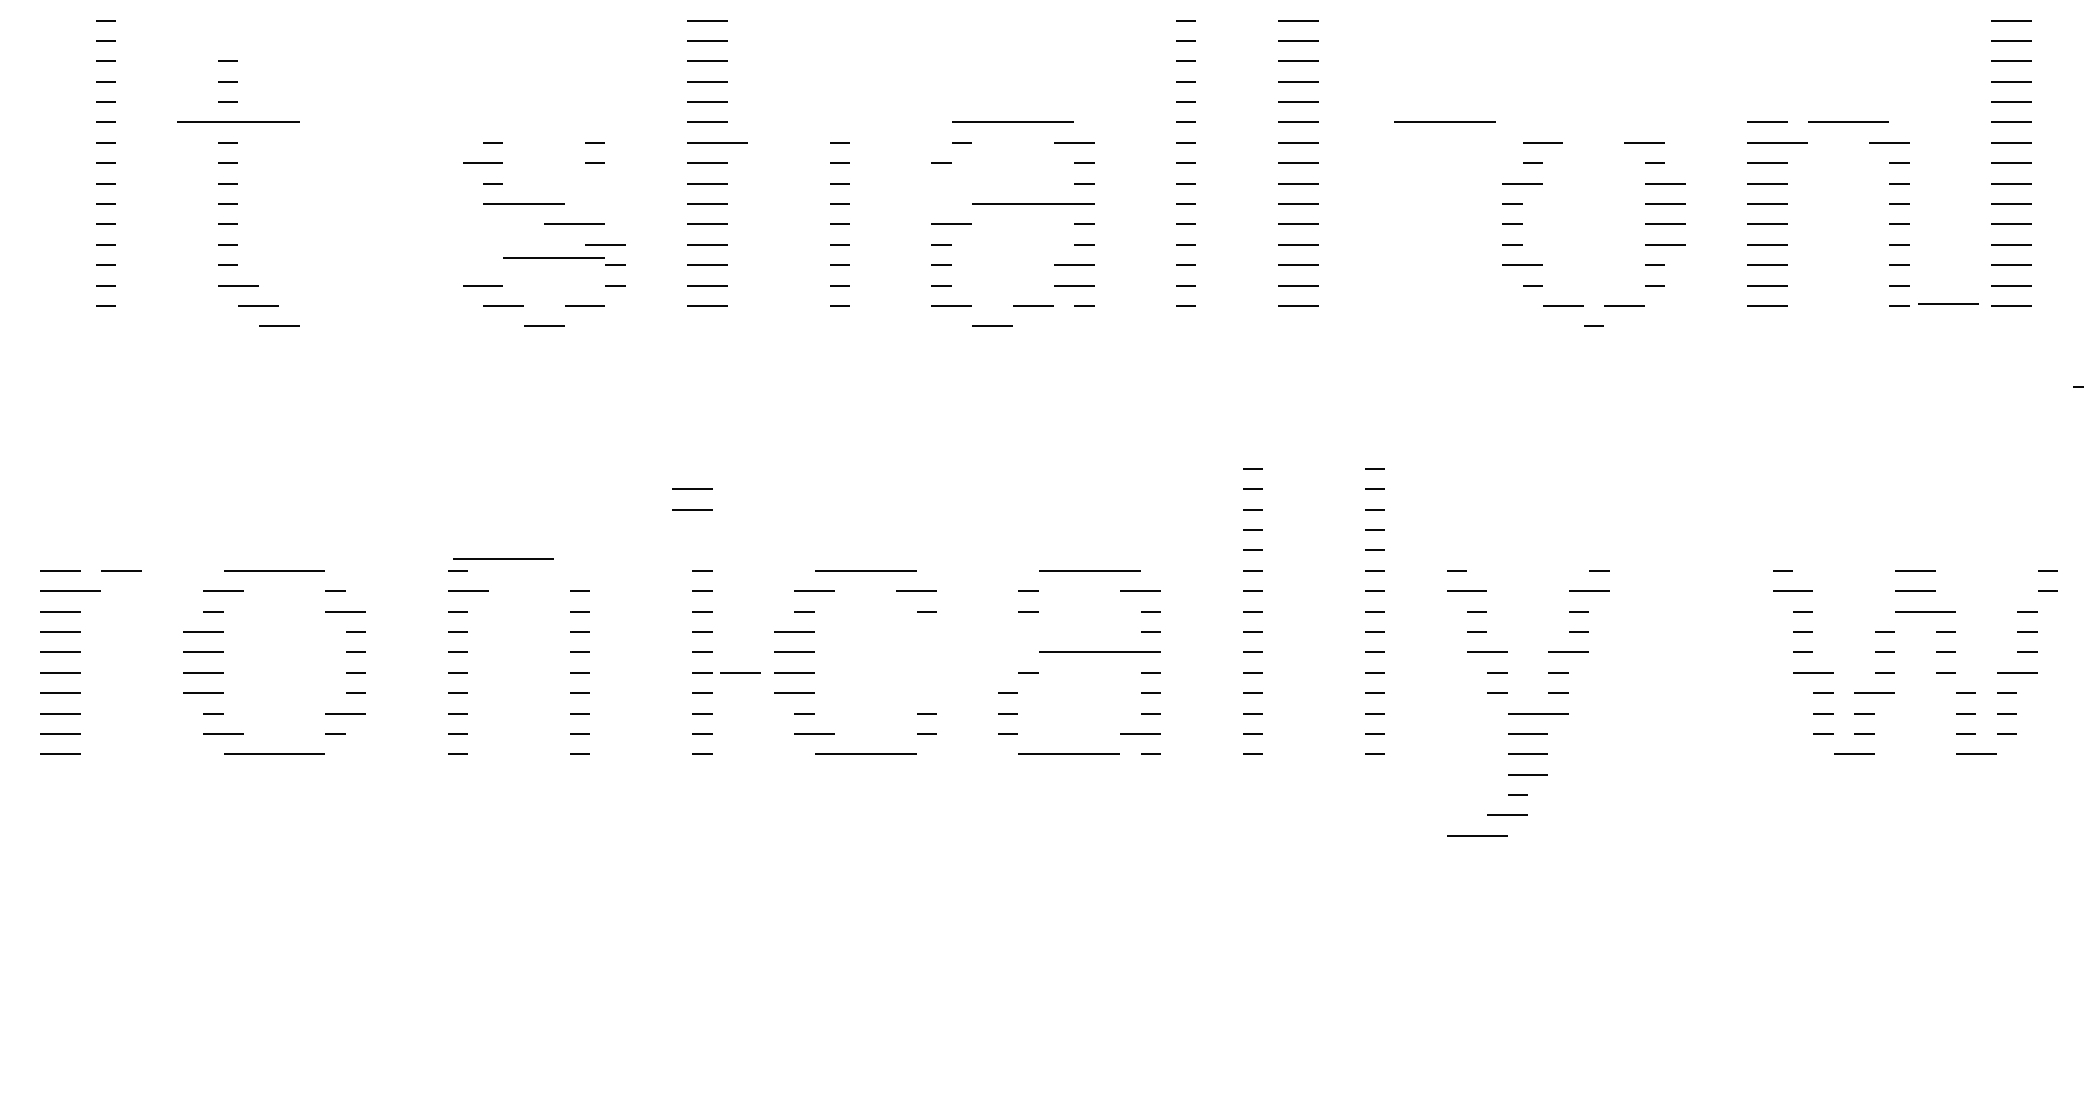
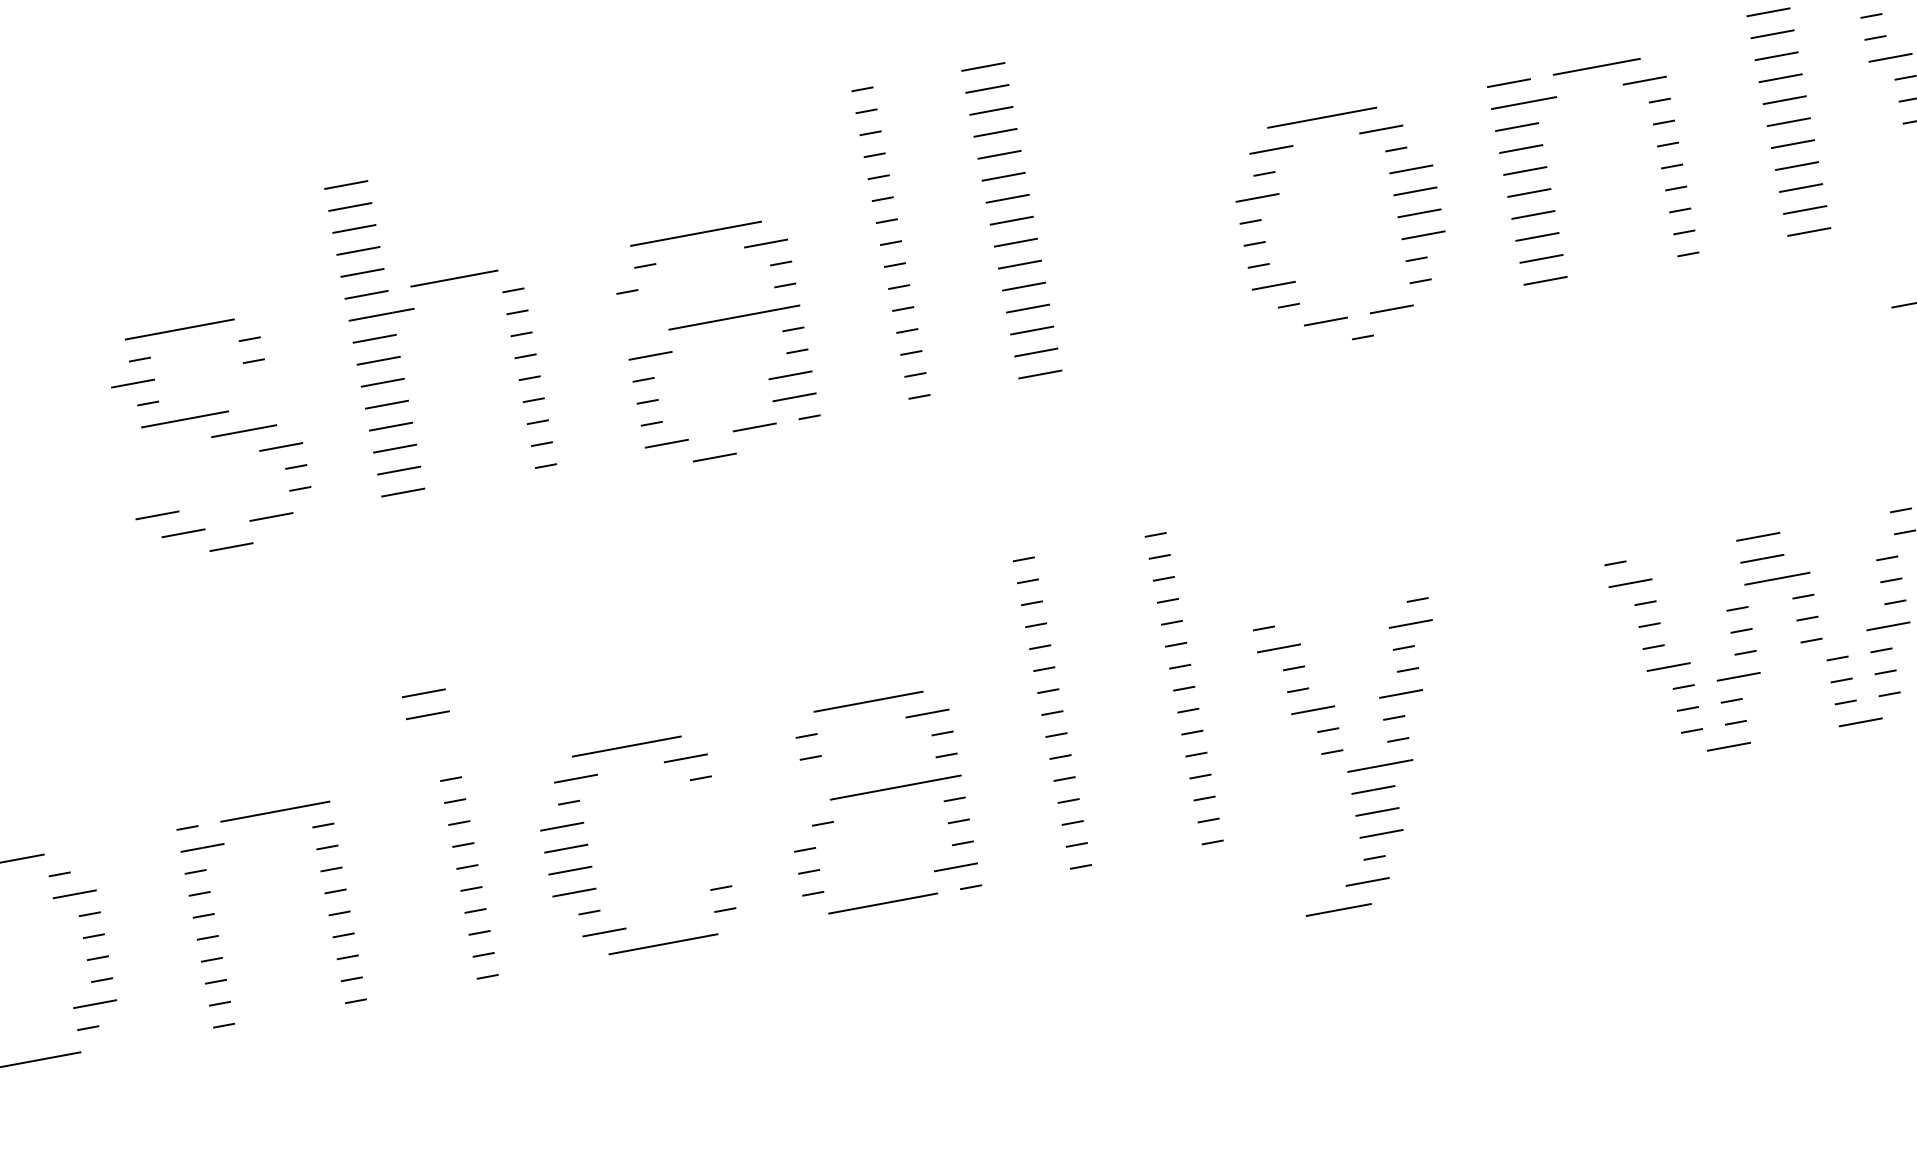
line: (788, 121) -> (453, 277), added
line: (1444, 121) -> (1321, 116), moved
line: (553, 257) -> (179, 328), moved
line: (1948, 303) -> (1740, 242), removed
line: (503, 558) -> (275, 811), moved
line: (740, 672) -> (512, 881), removed

